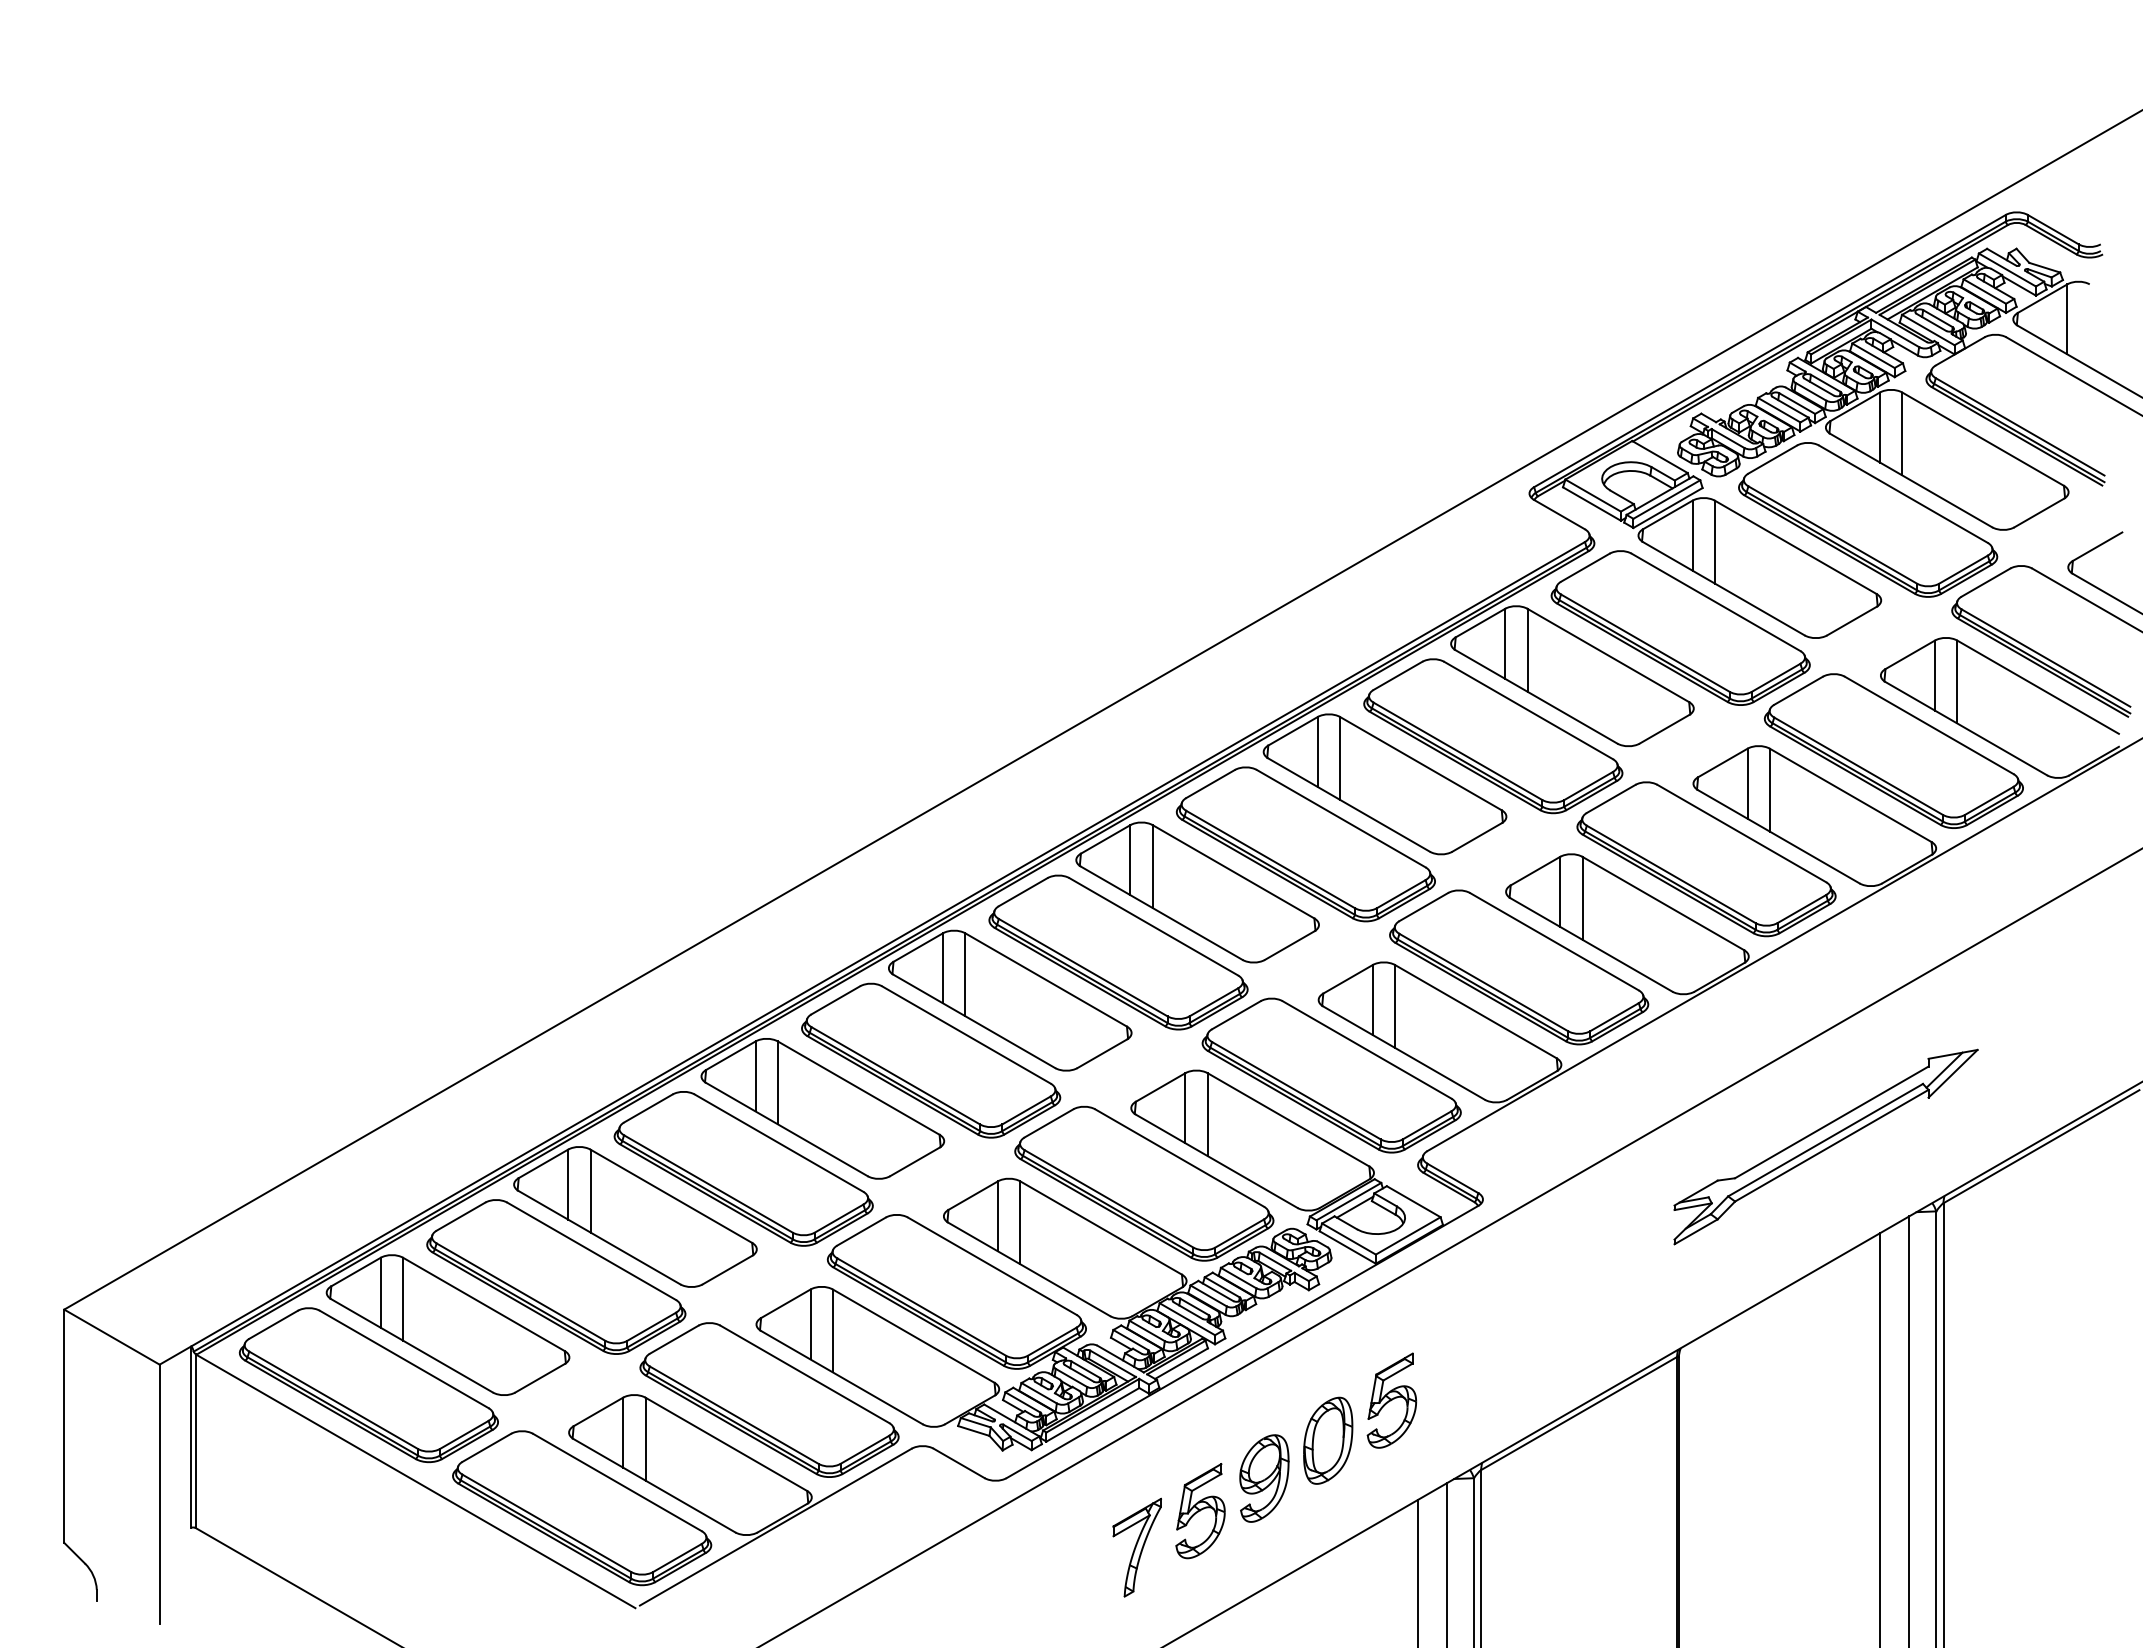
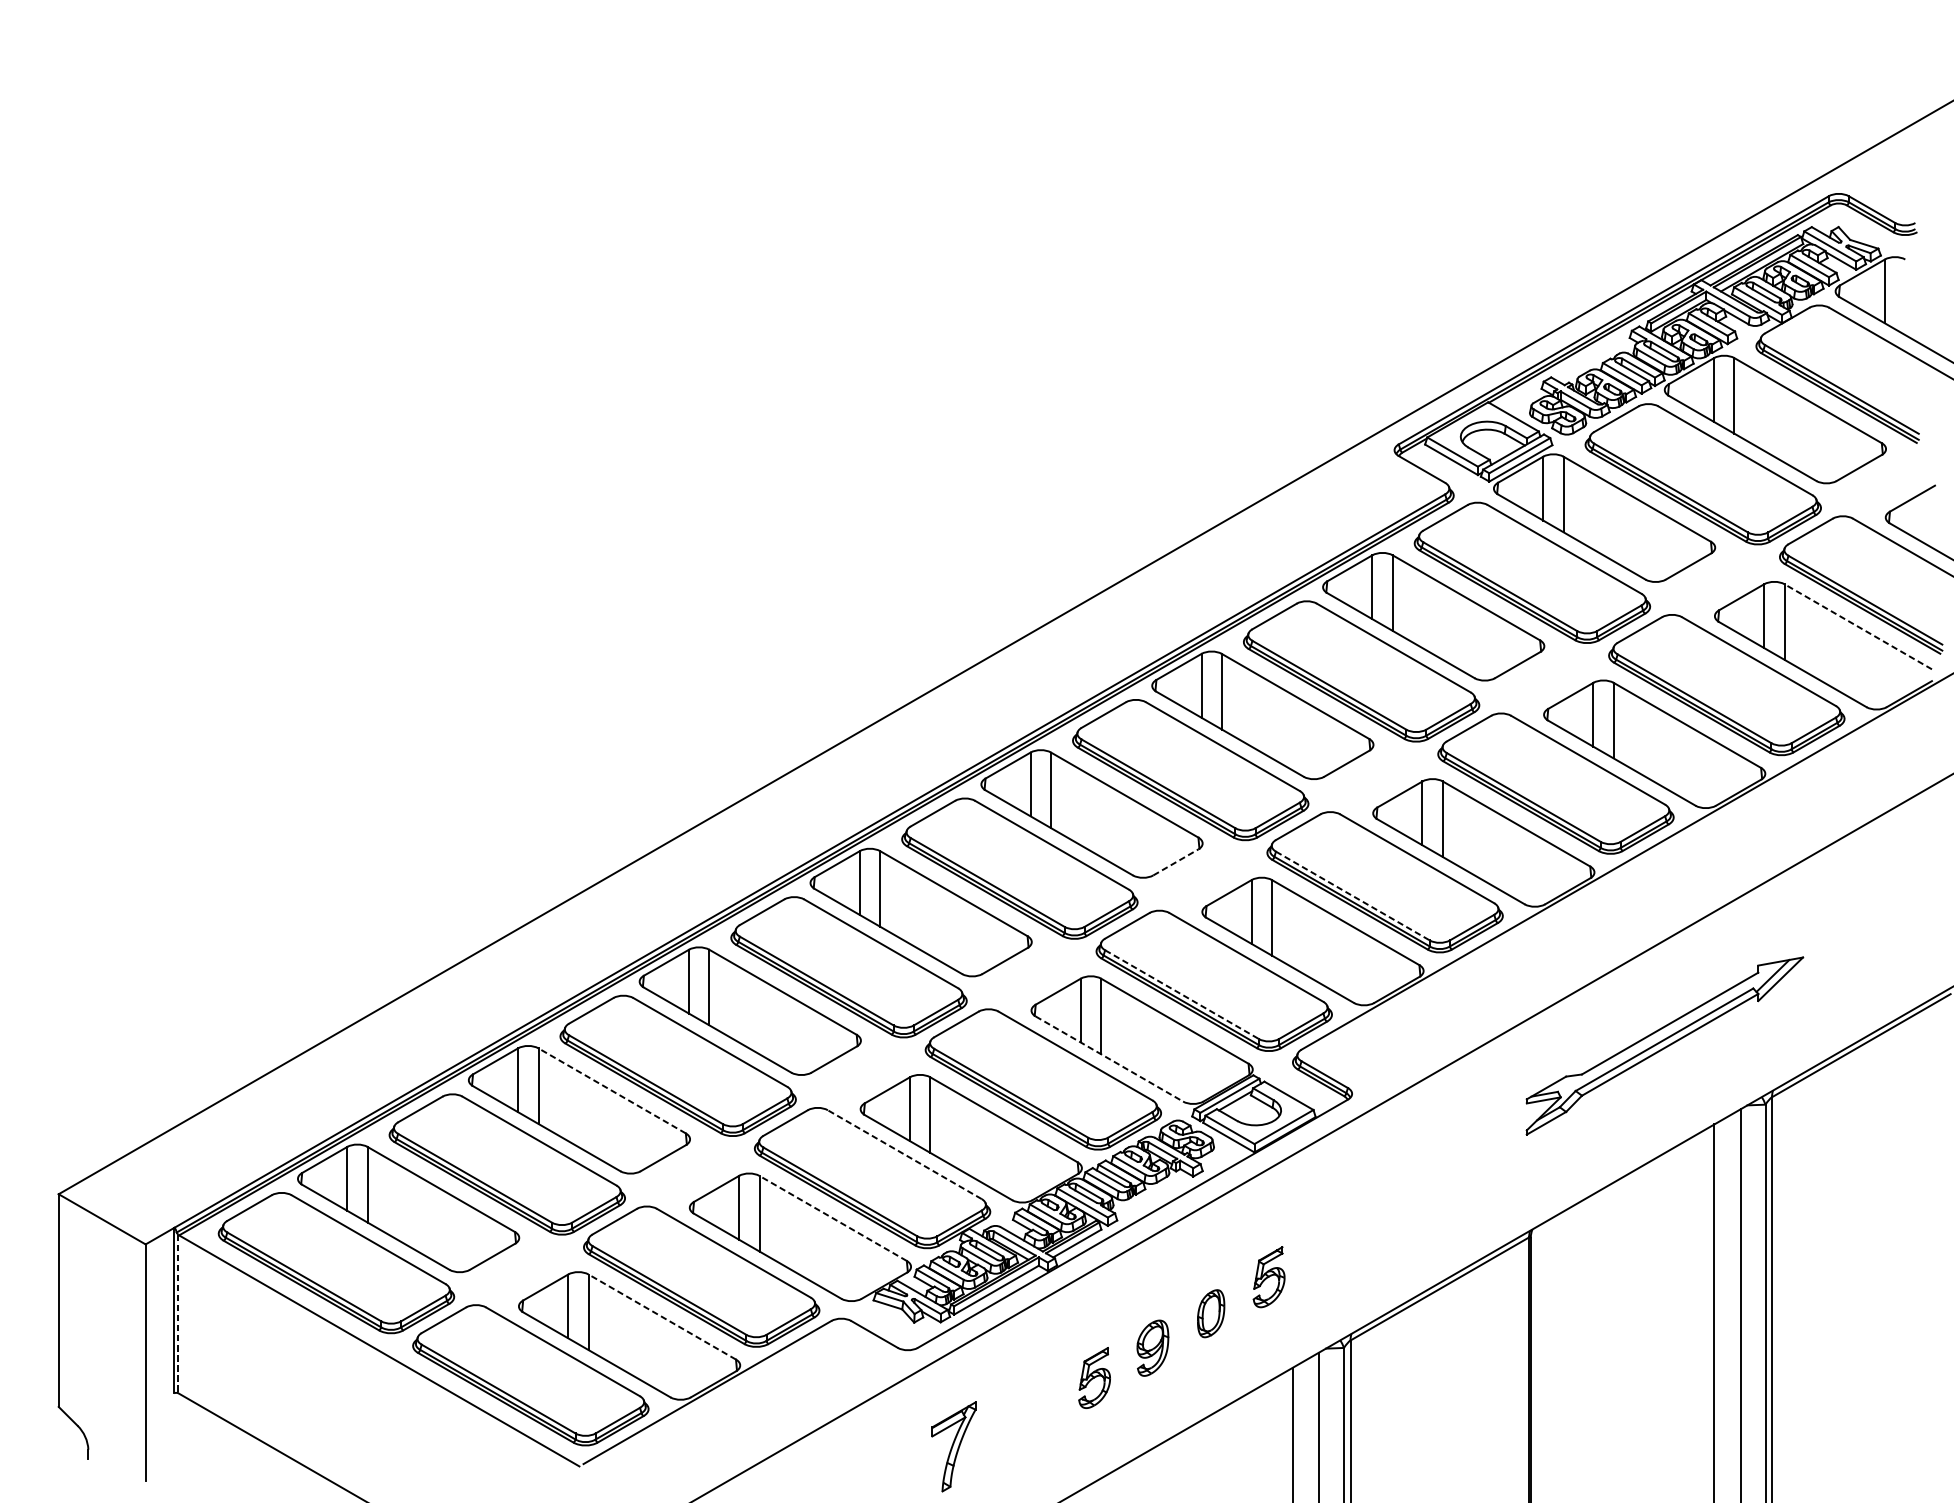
line: (2037, 686) -> (1857, 626), solid -> dashed
line: (1289, 945) -> (1175, 862), solid -> dashed
line: (1484, 982) -> (1353, 896), solid -> dashed
line: (1296, 1090) -> (1182, 994), solid -> dashed
line: (1217, 1161) -> (1110, 1059), solid -> dashed
line: (670, 1196) -> (611, 1091), solid -> dashed
line: (991, 1265) -> (904, 1154), solid -> dashed
line: (913, 1335) -> (832, 1217), solid -> dashed
part: (1391, 1400) -> (1268, 1277), size x0.7
part: (1328, 1440) -> (1211, 1313), size x0.6
line: (195, 1441) -> (178, 1314), solid -> dashed
line: (725, 1444) -> (661, 1317), solid -> dashed
part: (1264, 1478) -> (1152, 1348), size x0.7
part: (1200, 1511) -> (1094, 1378), size x0.7
part: (1136, 1547) -> (953, 1446), moved

